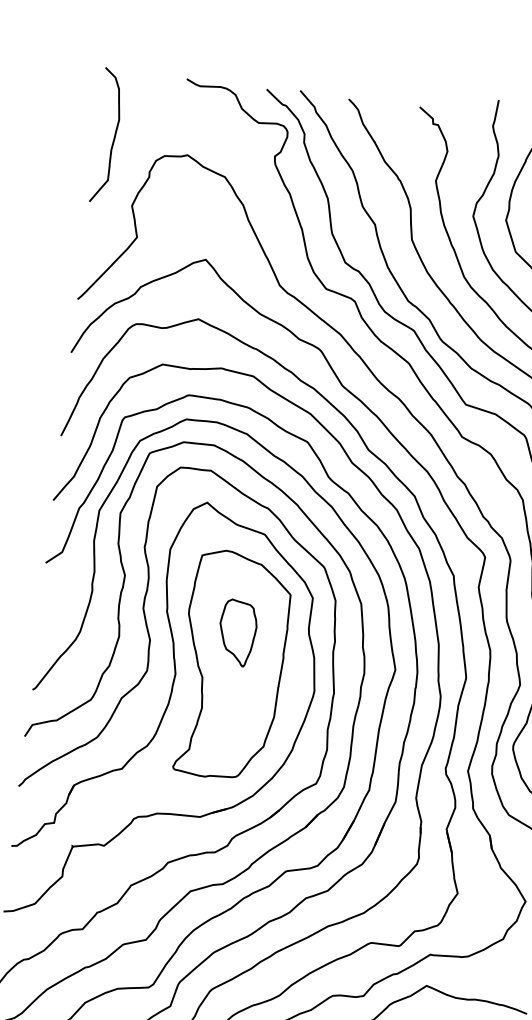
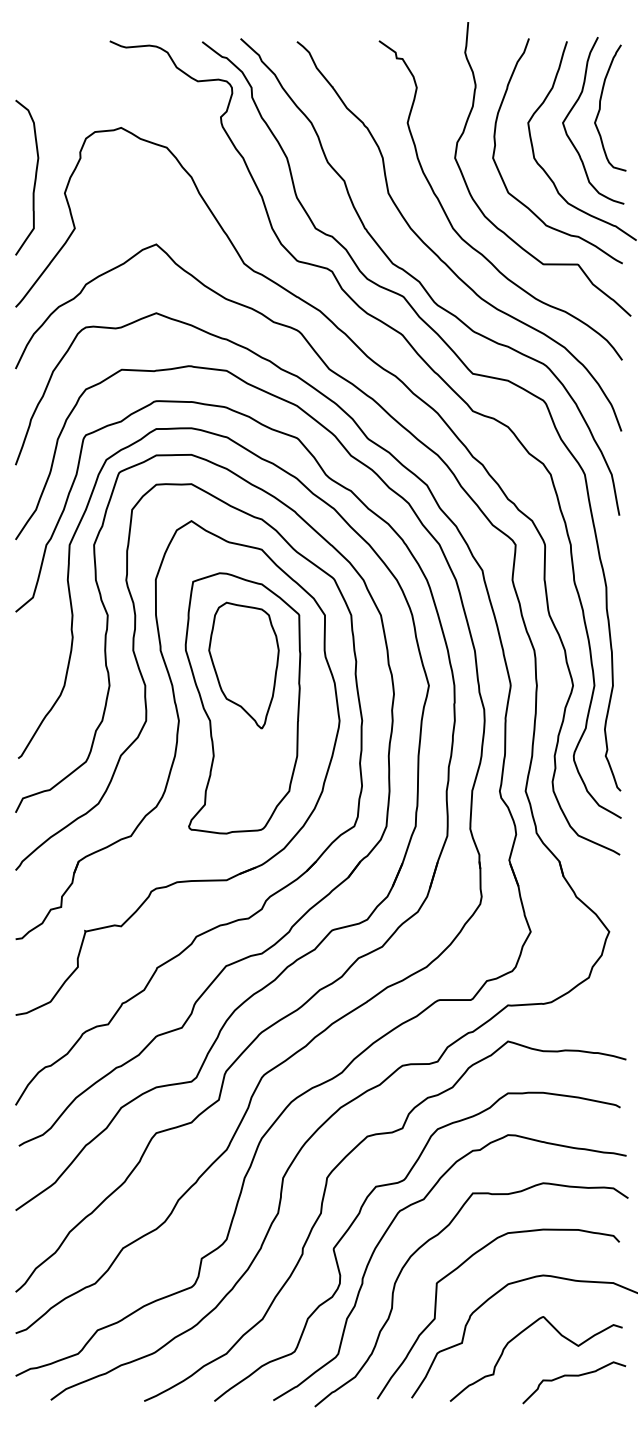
curve: (113, 137) -> (34, 178), moved
part: (237, 633) -> (243, 665), size x1.67

